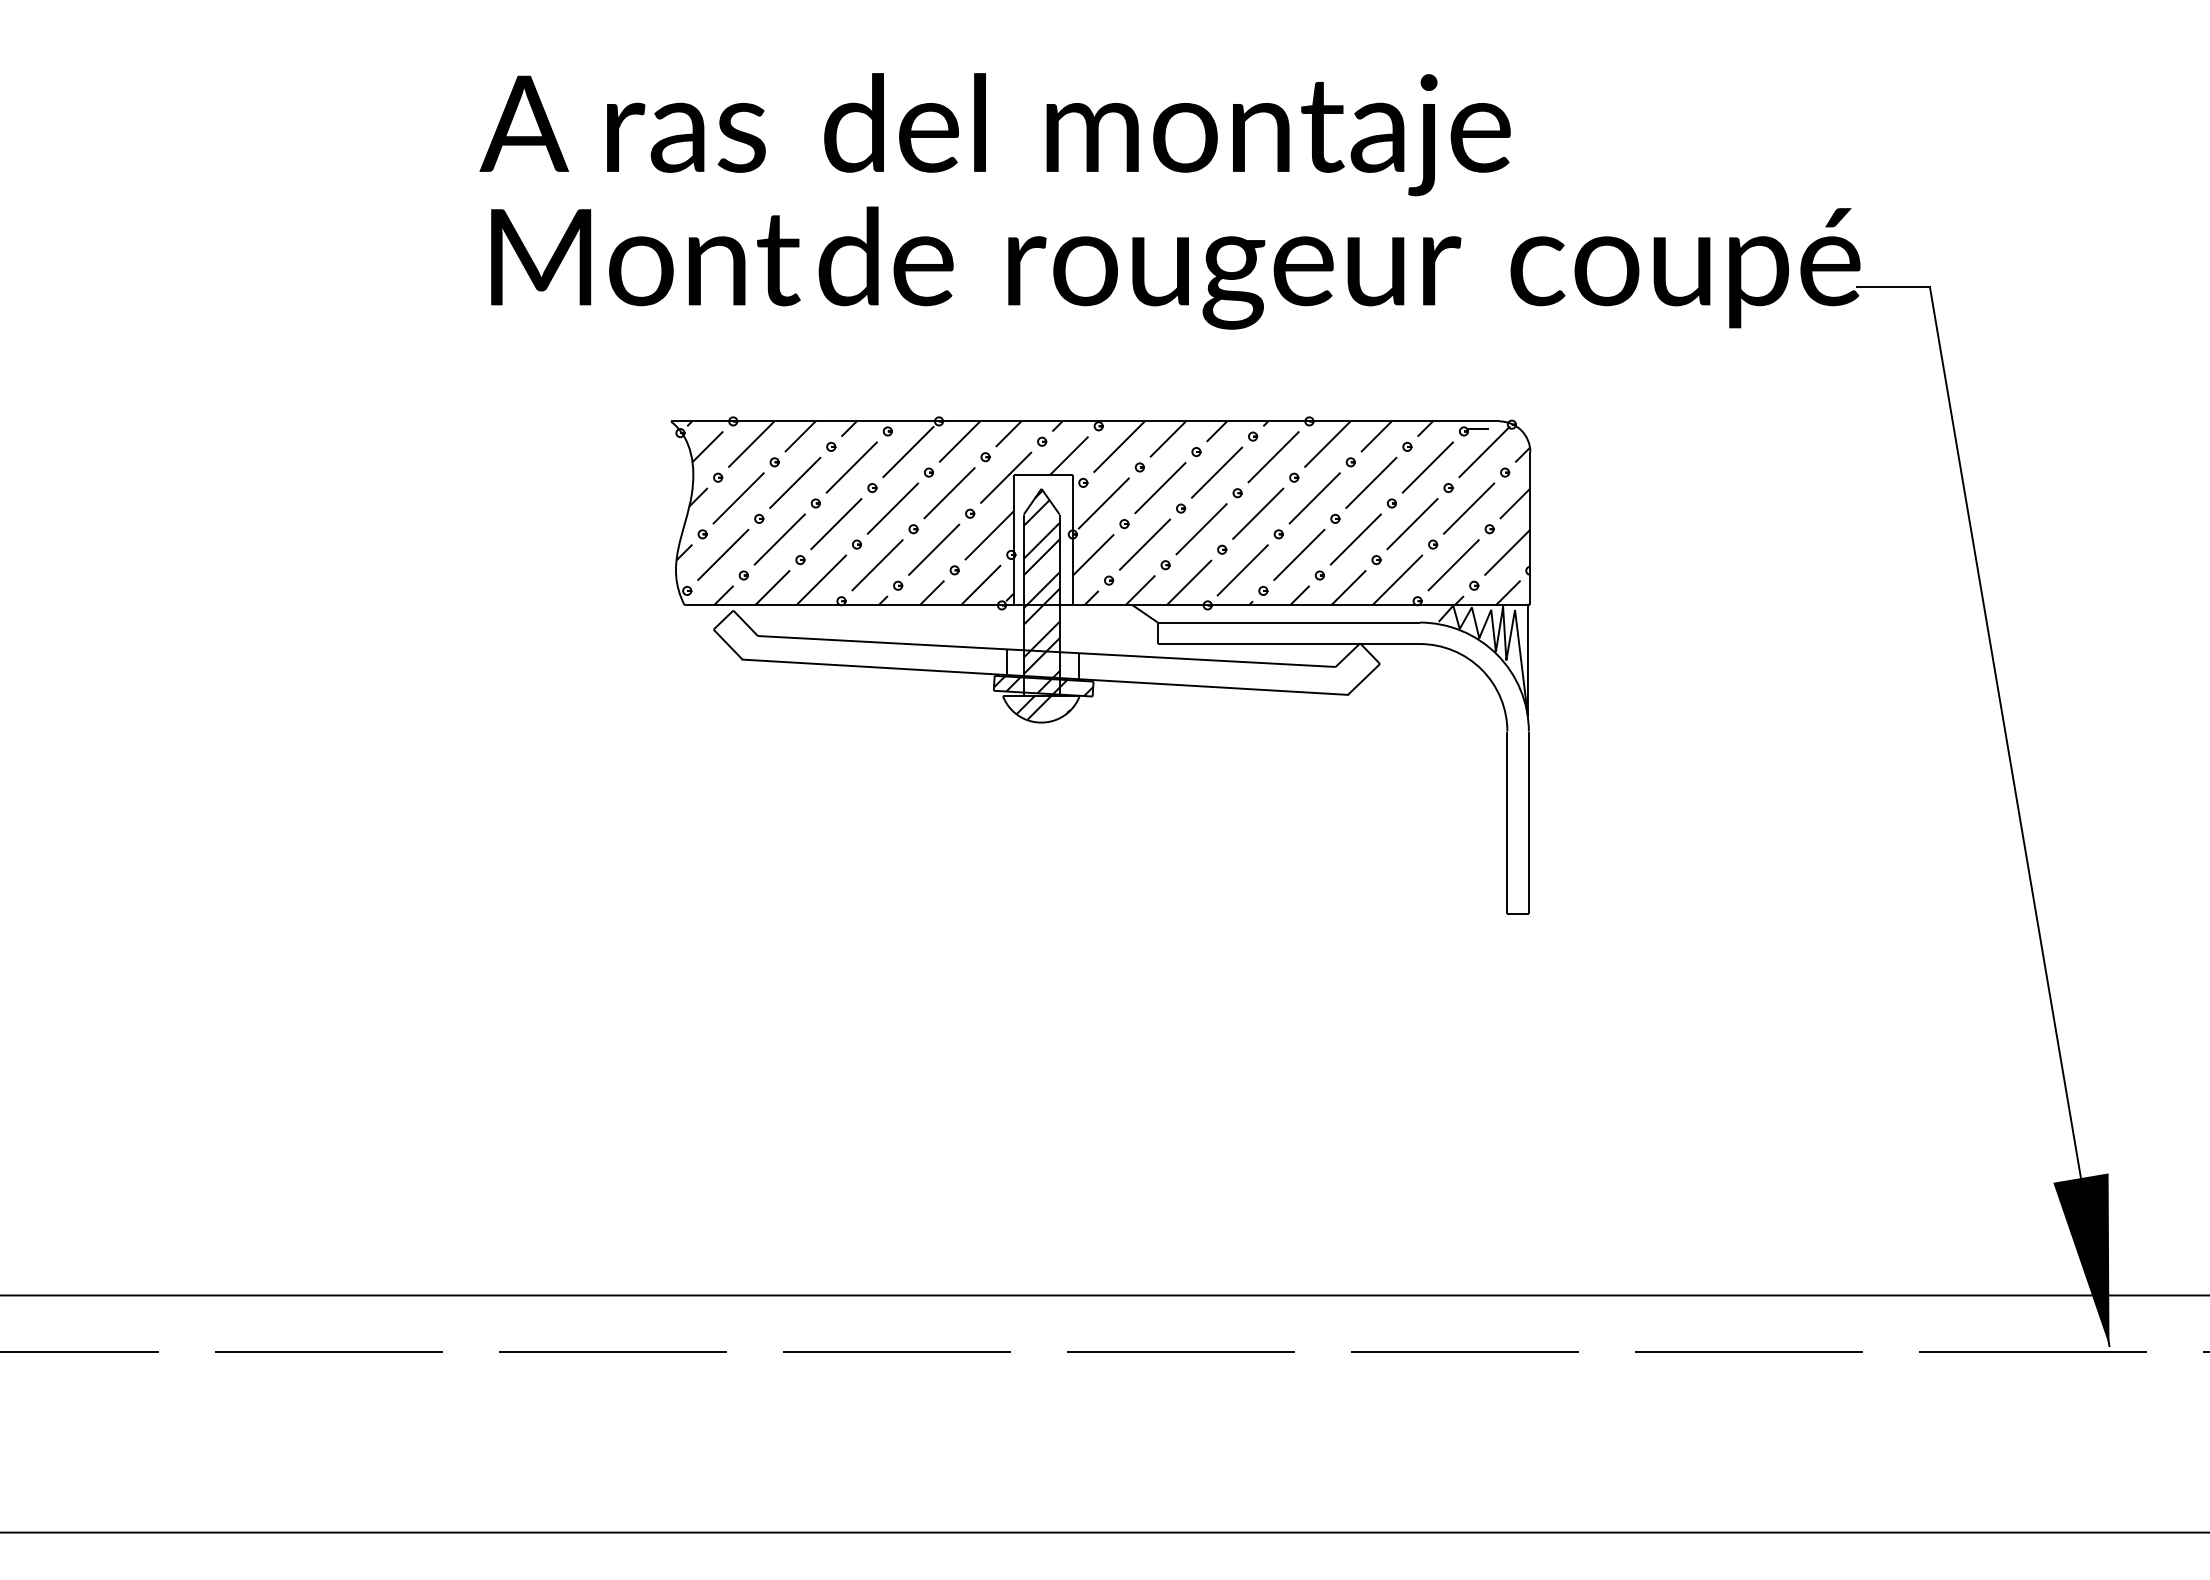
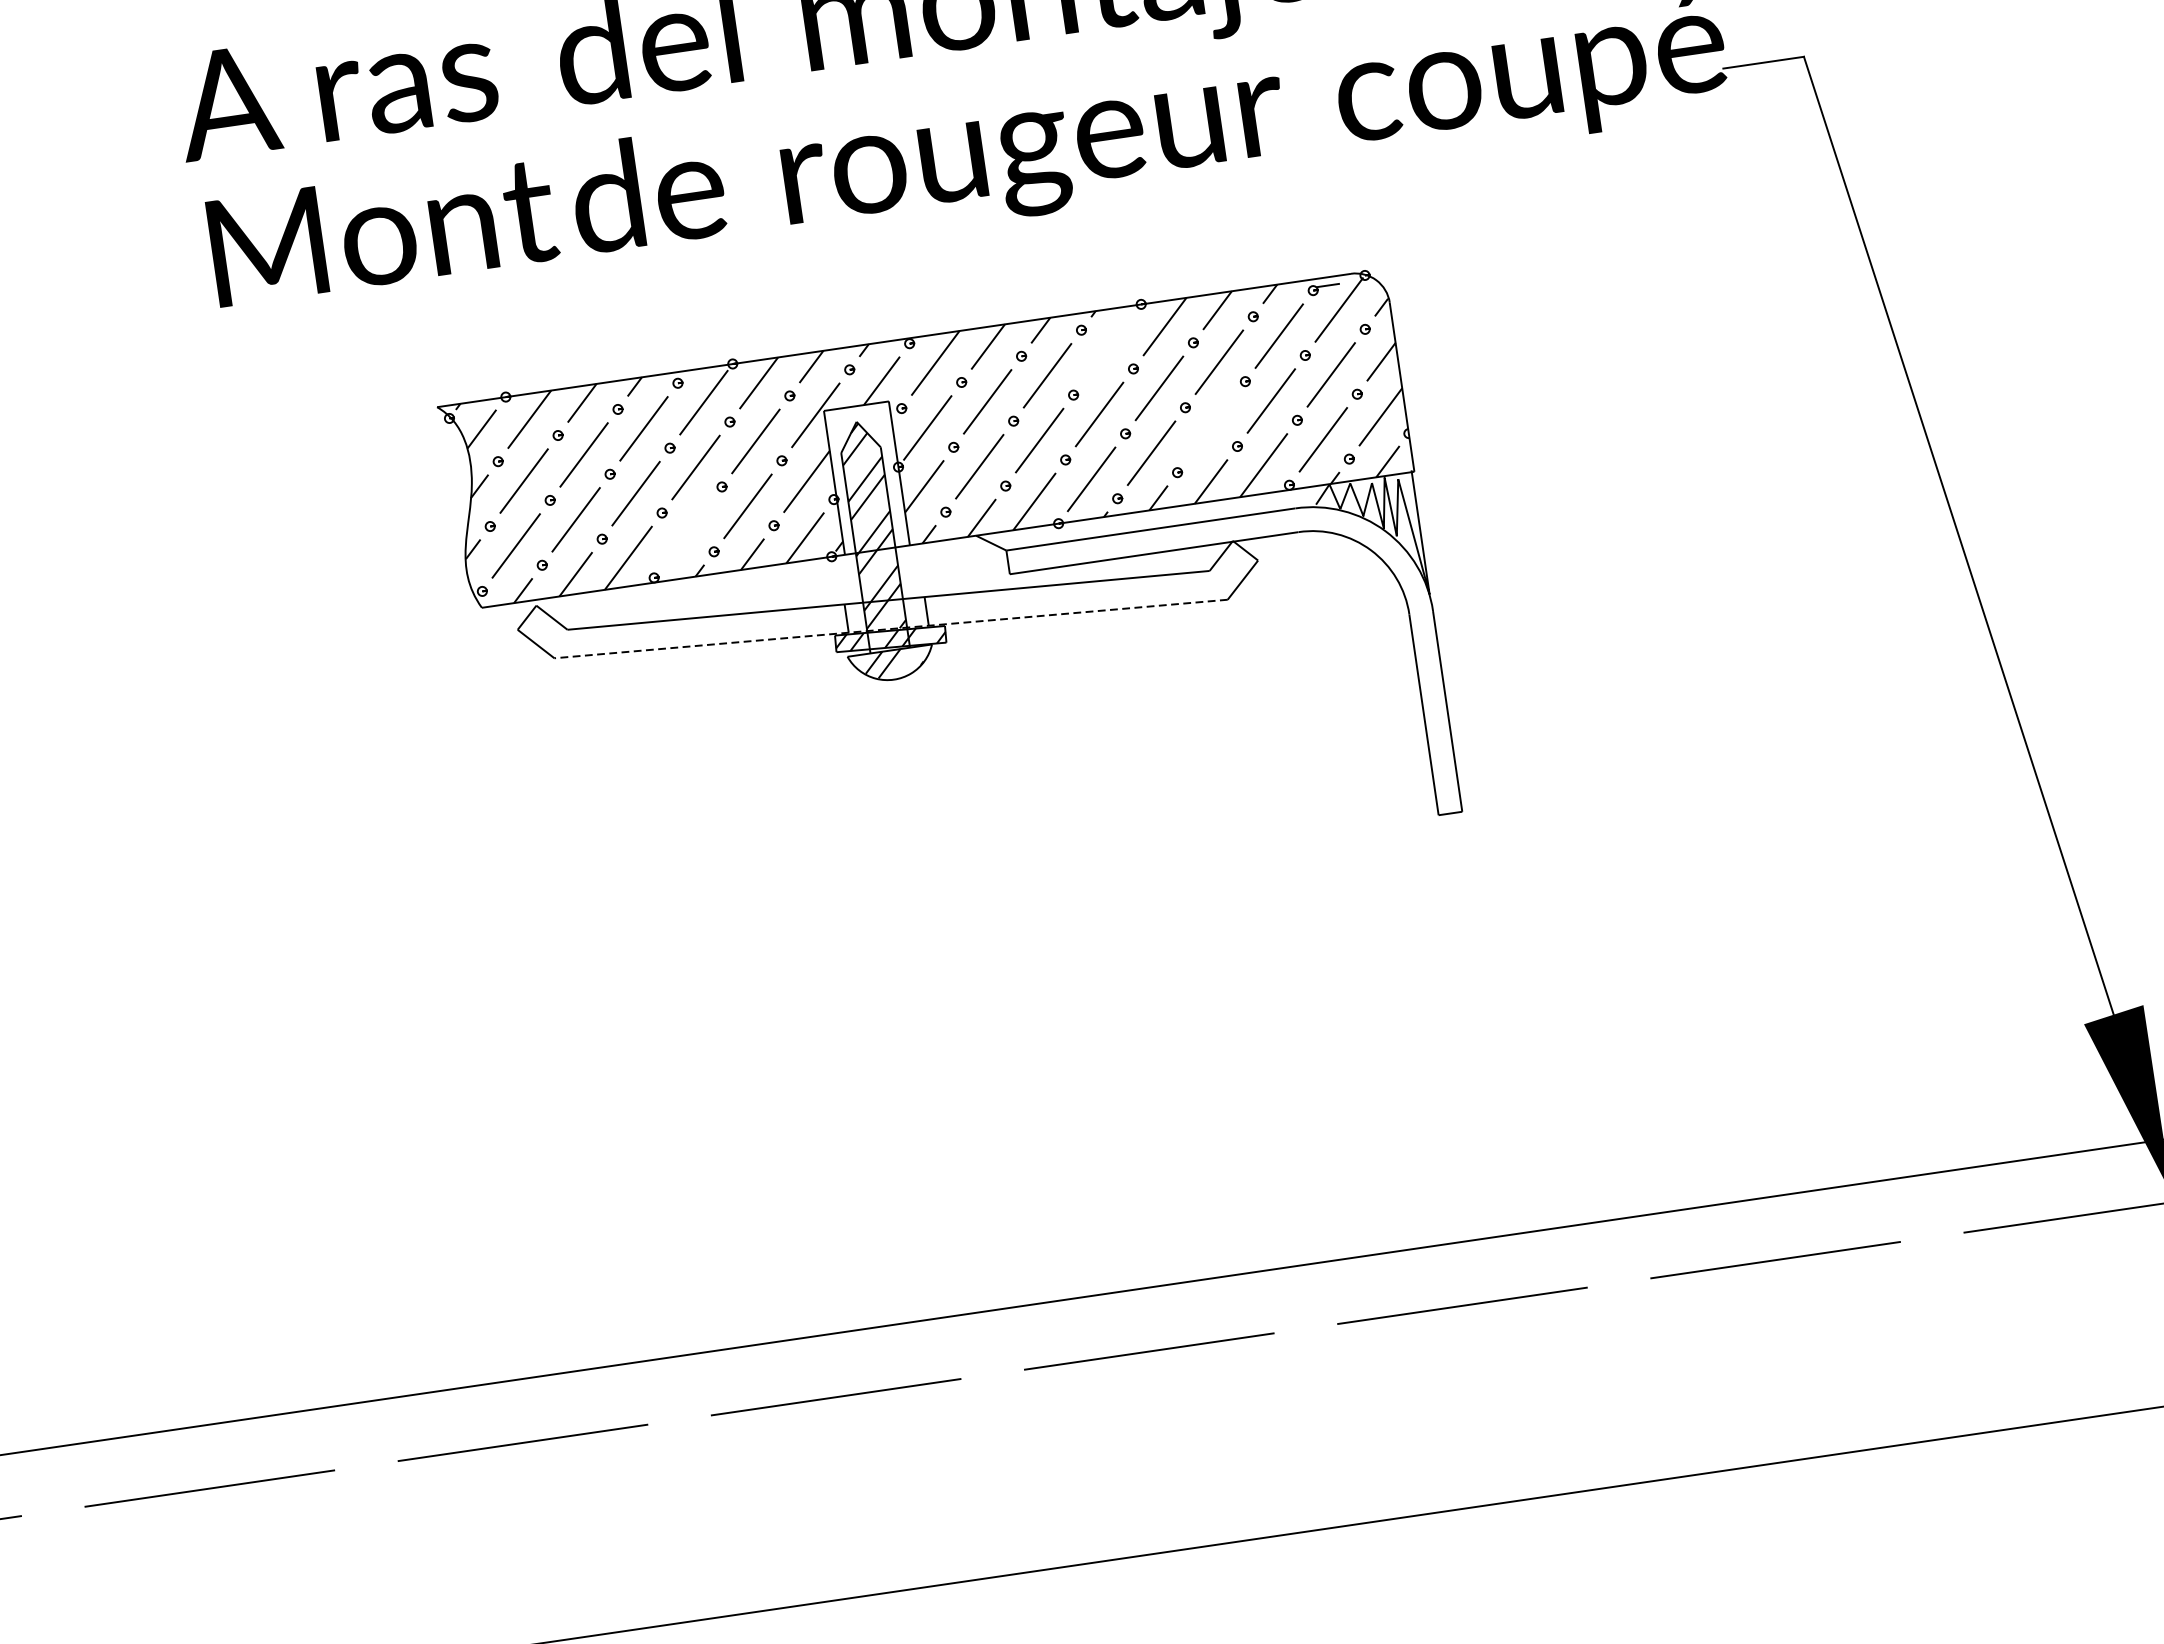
line: (1273, 457) -> (1107, 349), removed
line: (1355, 539) -> (1211, 427), removed
line: (877, 565) -> (688, 532), removed
line: (1044, 677) -> (890, 629), solid -> dashed

